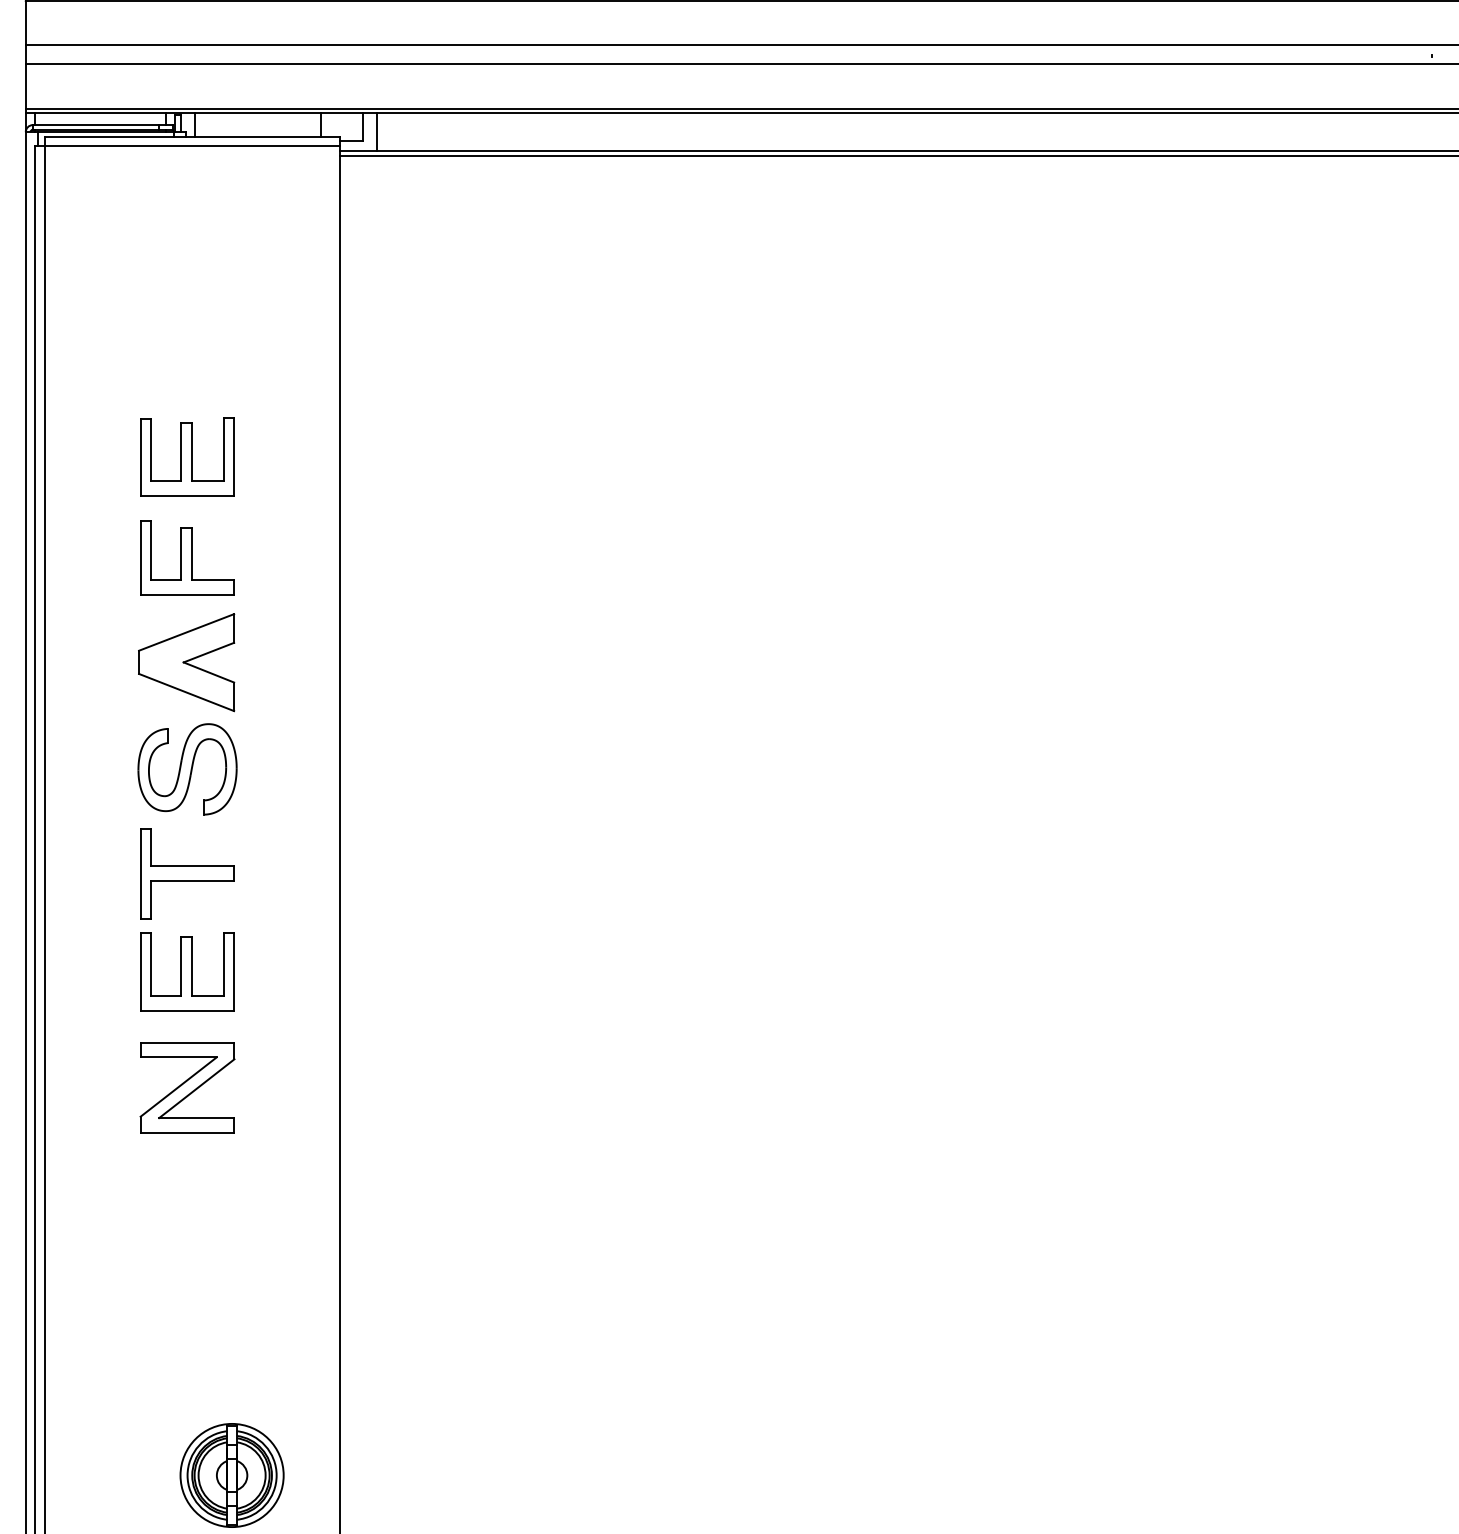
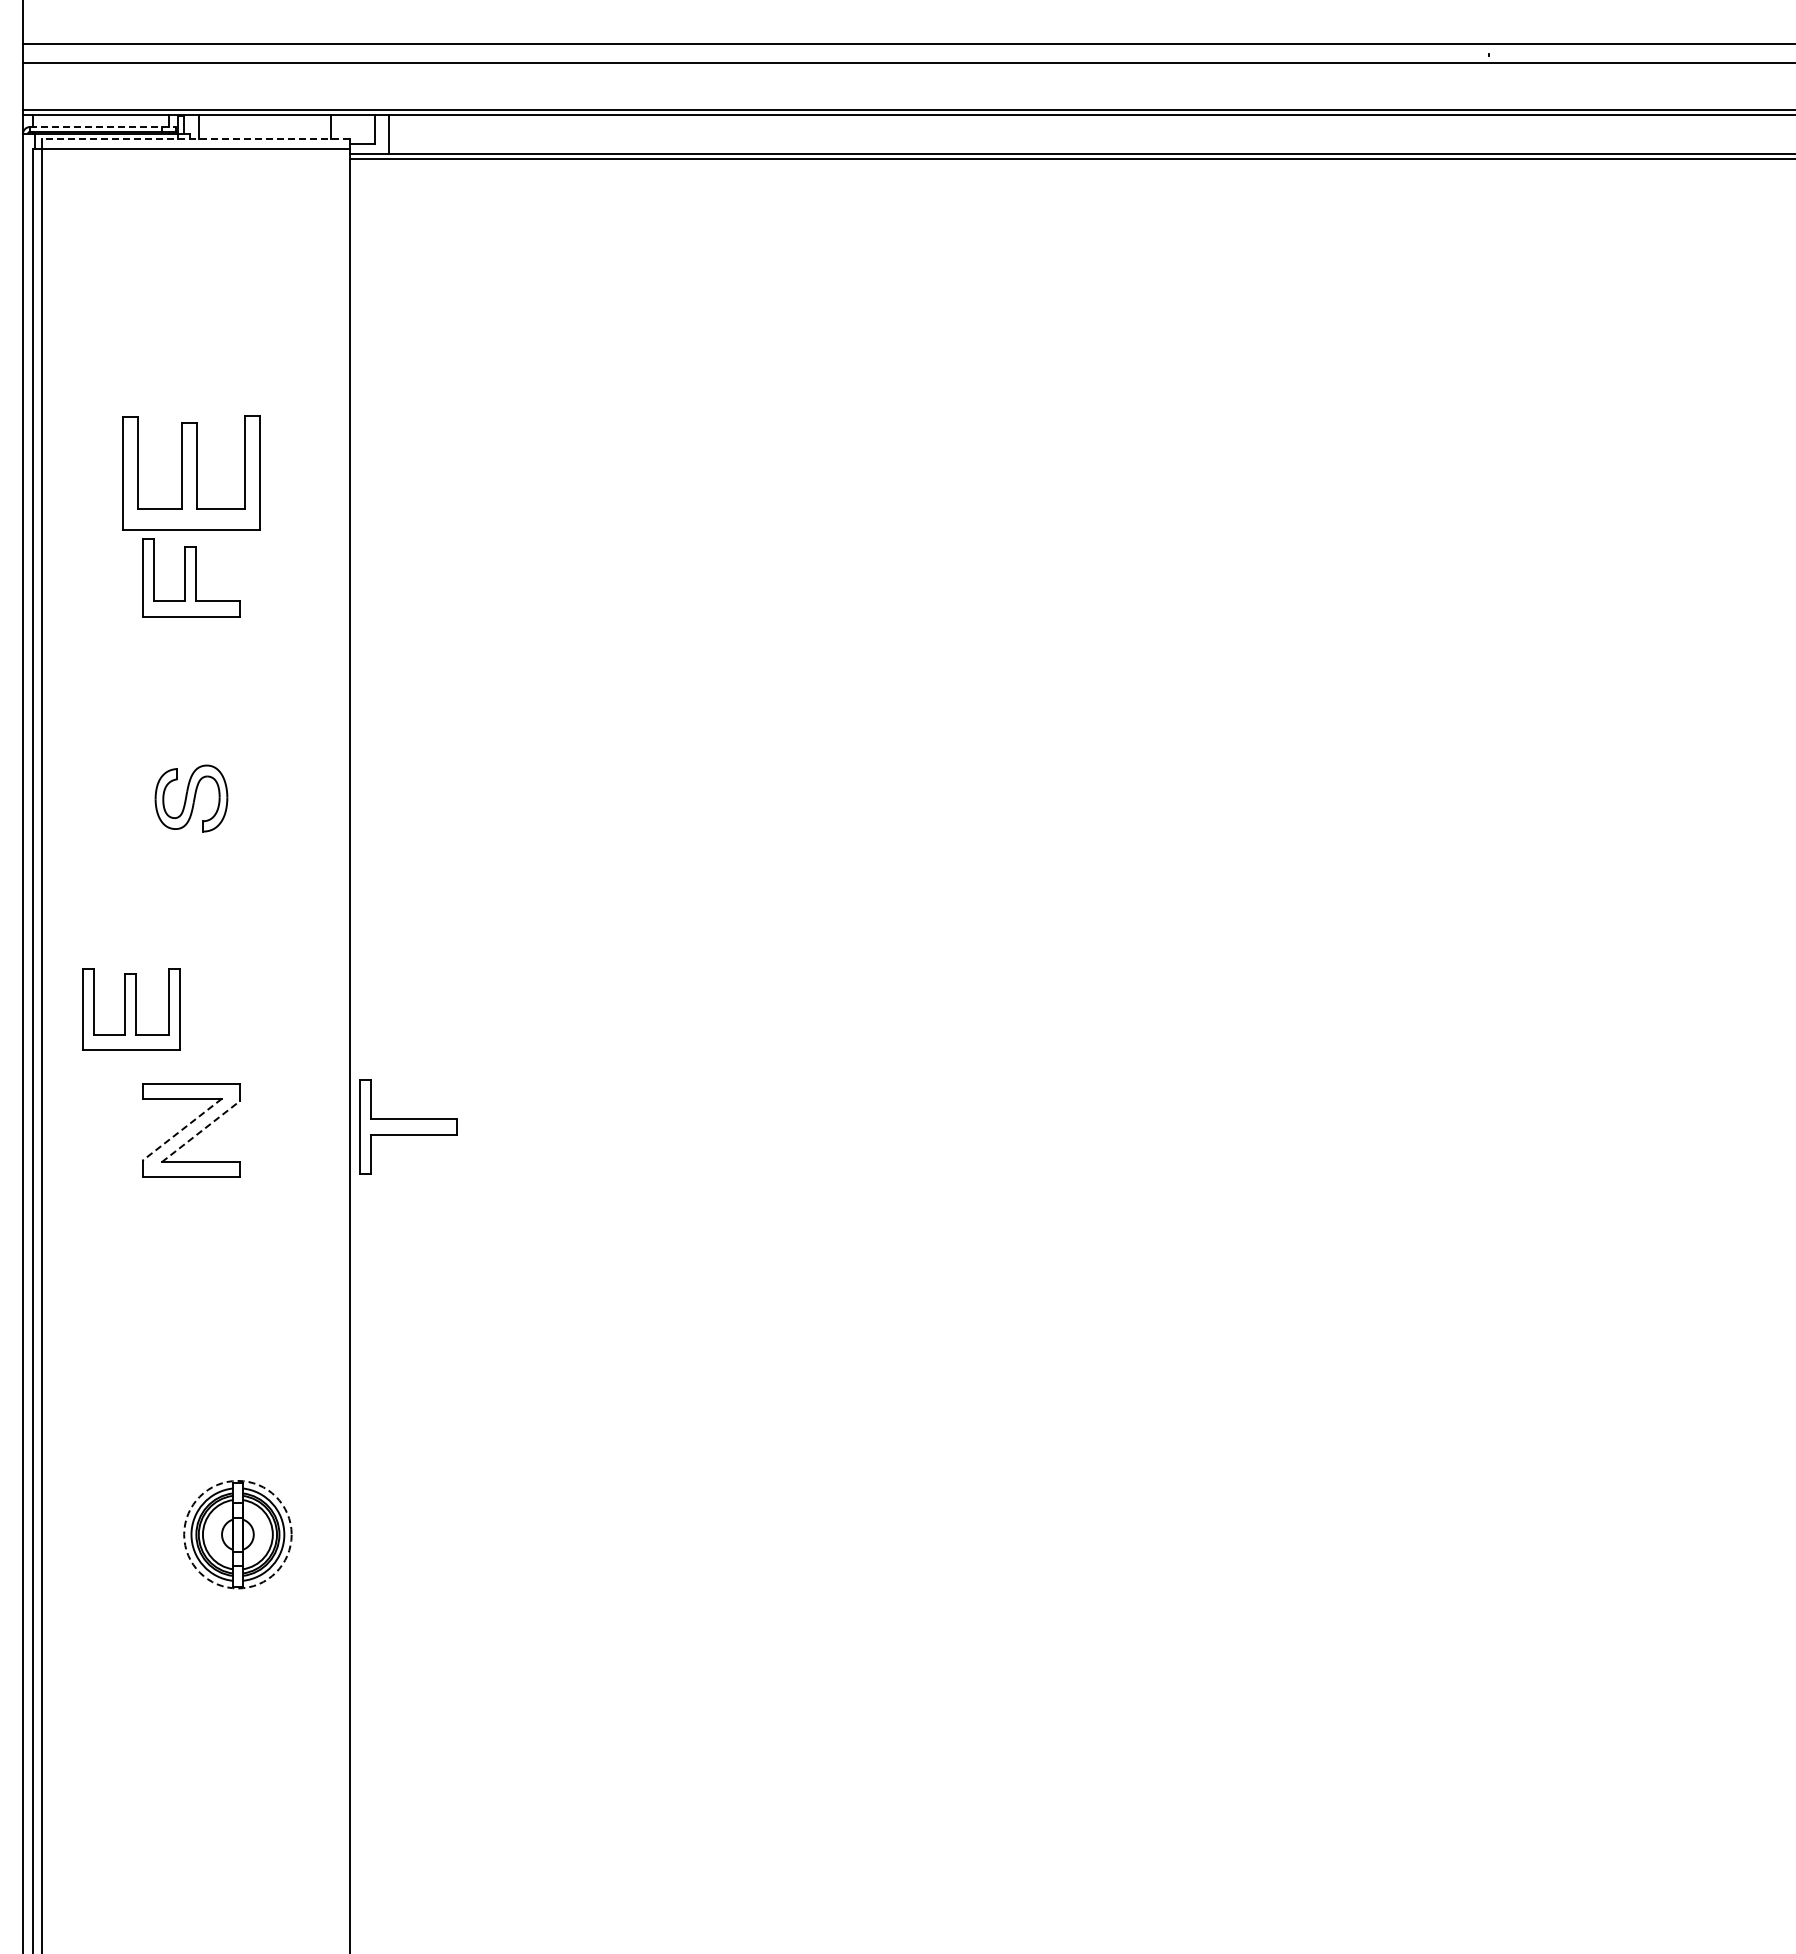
line: (103, 125) -> (103, 127), solid -> dashed
line: (192, 137) -> (196, 139), solid -> dashed
part: (187, 456) -> (191, 472), size x1.4
part: (185, 661) -> (189, 686), removed
part: (187, 769) -> (191, 798), size x0.7
part: (187, 872) -> (408, 1126), moved
part: (187, 971) -> (131, 1009), moved
line: (177, 1087) -> (181, 1130), solid -> dashed
line: (197, 1088) -> (201, 1131), solid -> dashed
circle: (231, 1475) -> (237, 1534), solid -> dashed

